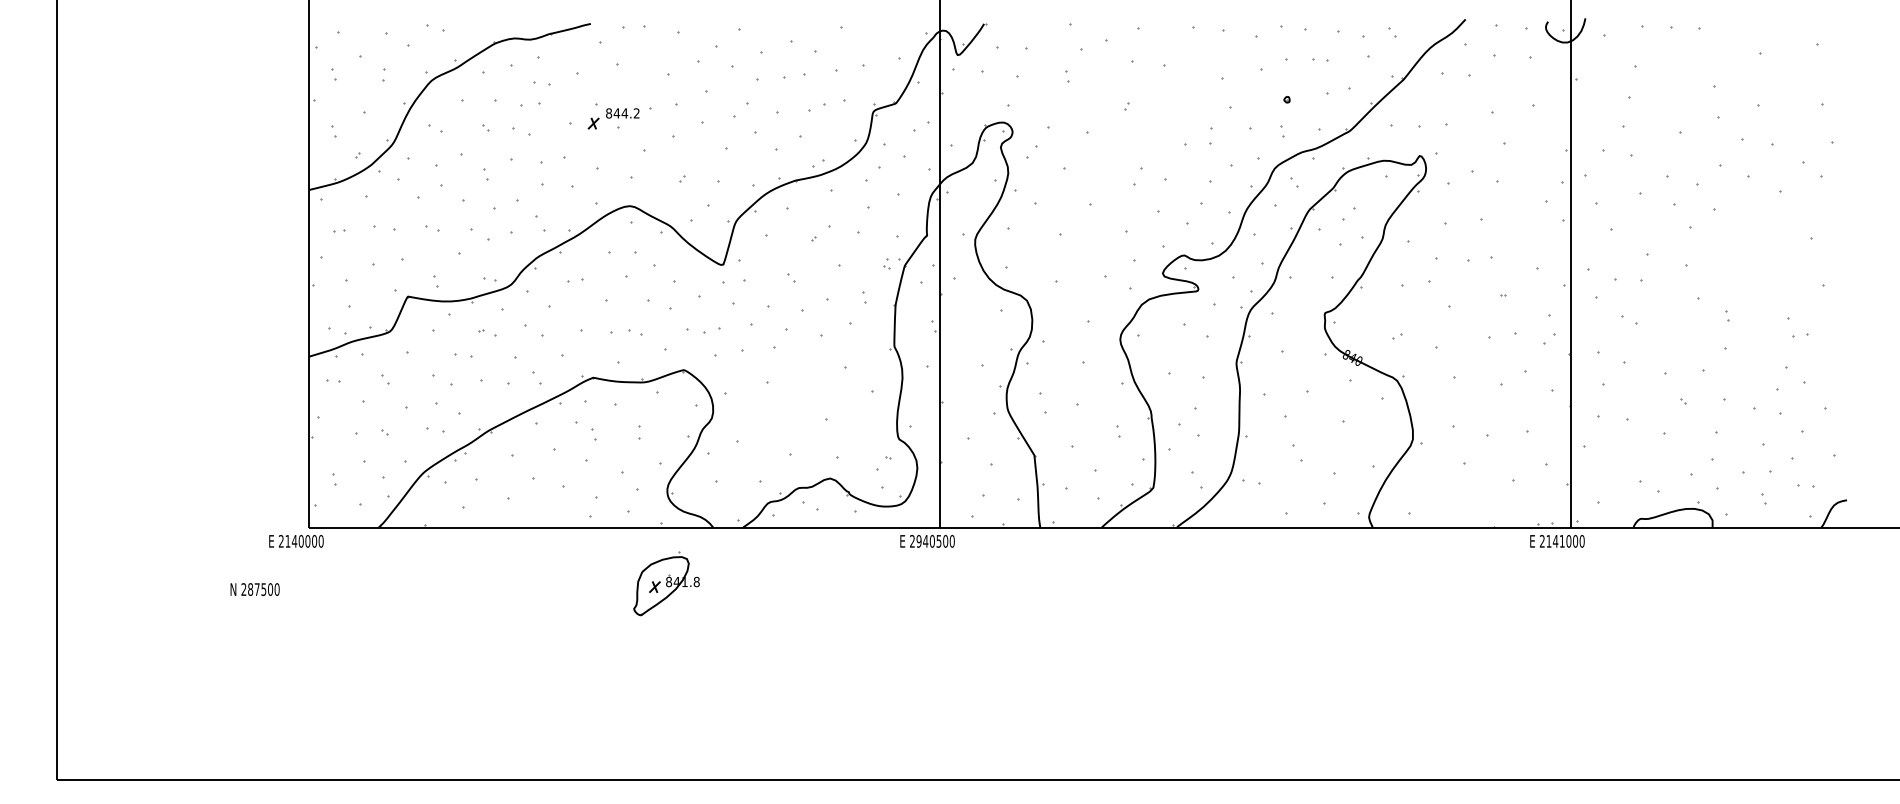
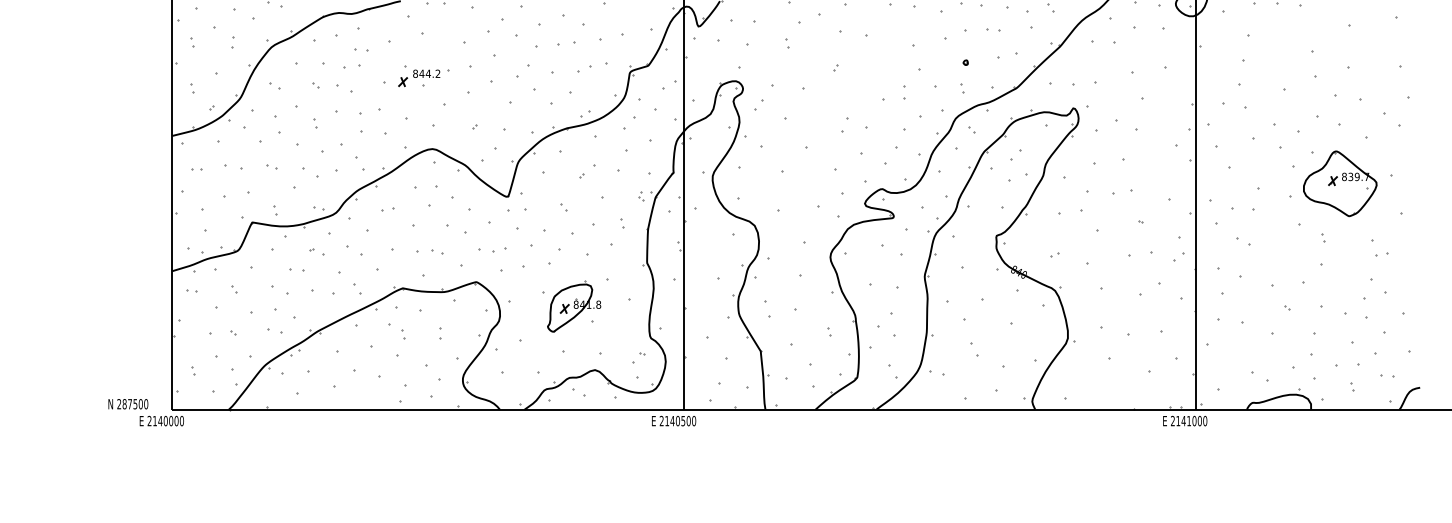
part: (1748, 248) -> (1340, 183), added
text: (918, 541) -> (666, 421), 2940500 -> 2140500
part: (666, 583) -> (574, 305), moved
text: (254, 589) -> (127, 404), moved

